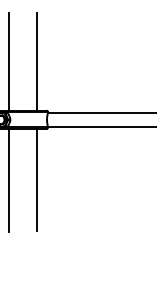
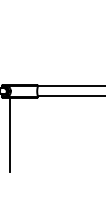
line: (8, 61) -> (9, 49), removed
line: (37, 61) -> (30, 49), removed
line: (37, 179) -> (30, 134), removed

